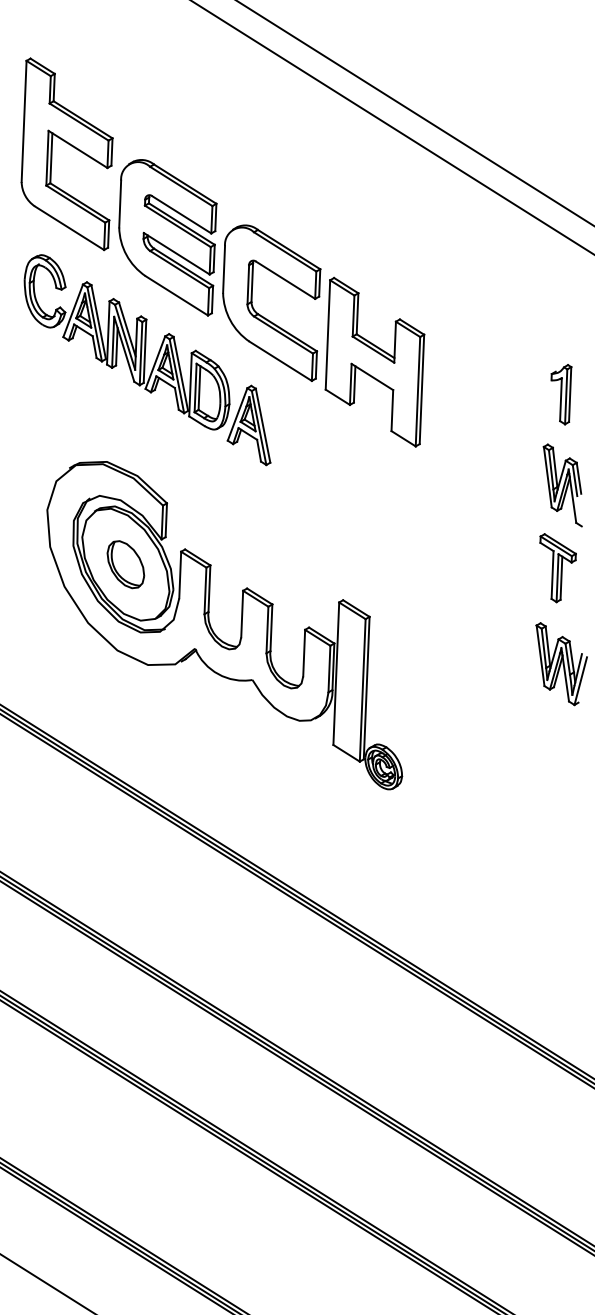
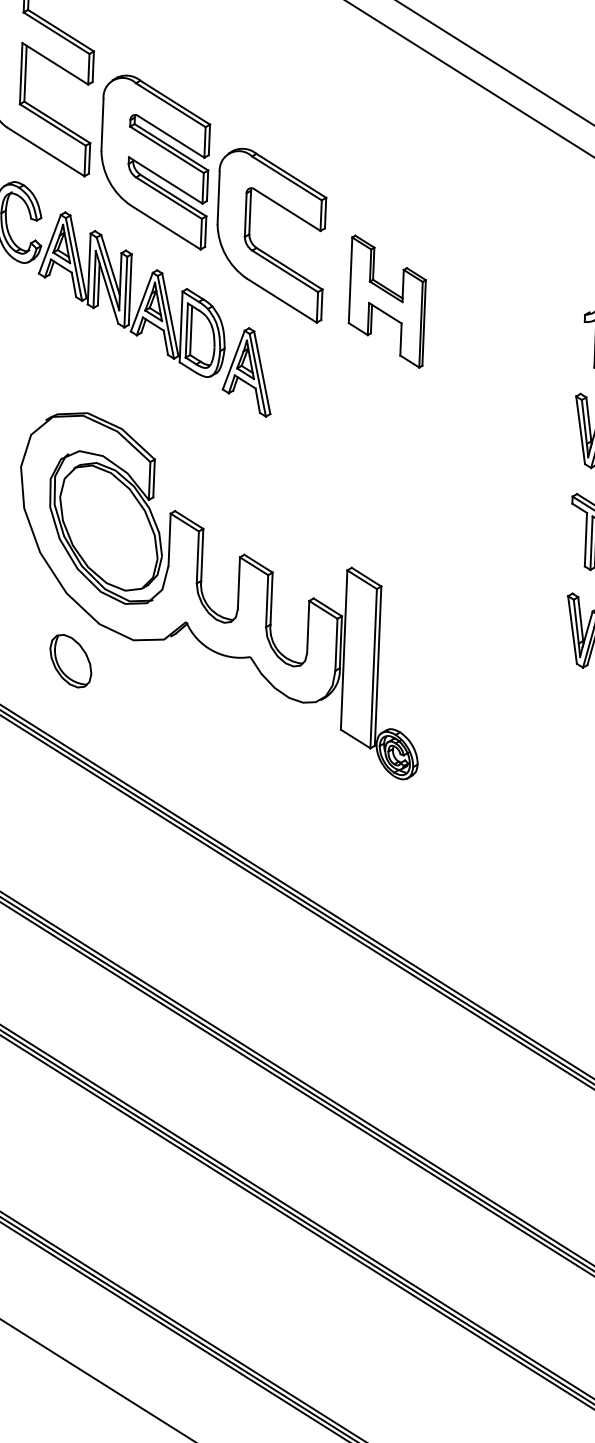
part: (374, 361) -> (386, 300), size x0.7
part: (125, 564) -> (70, 660), moved

